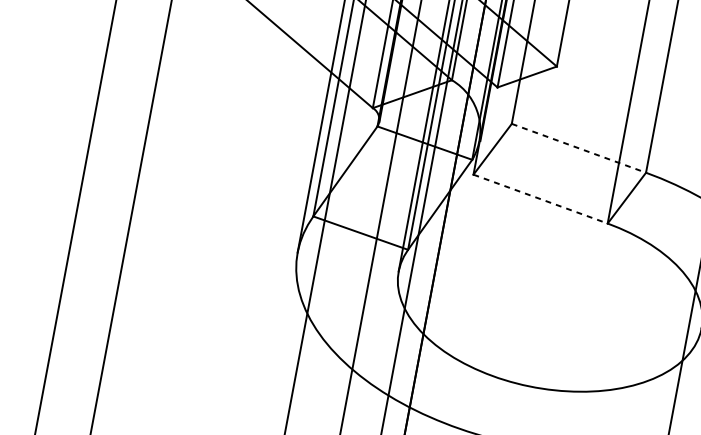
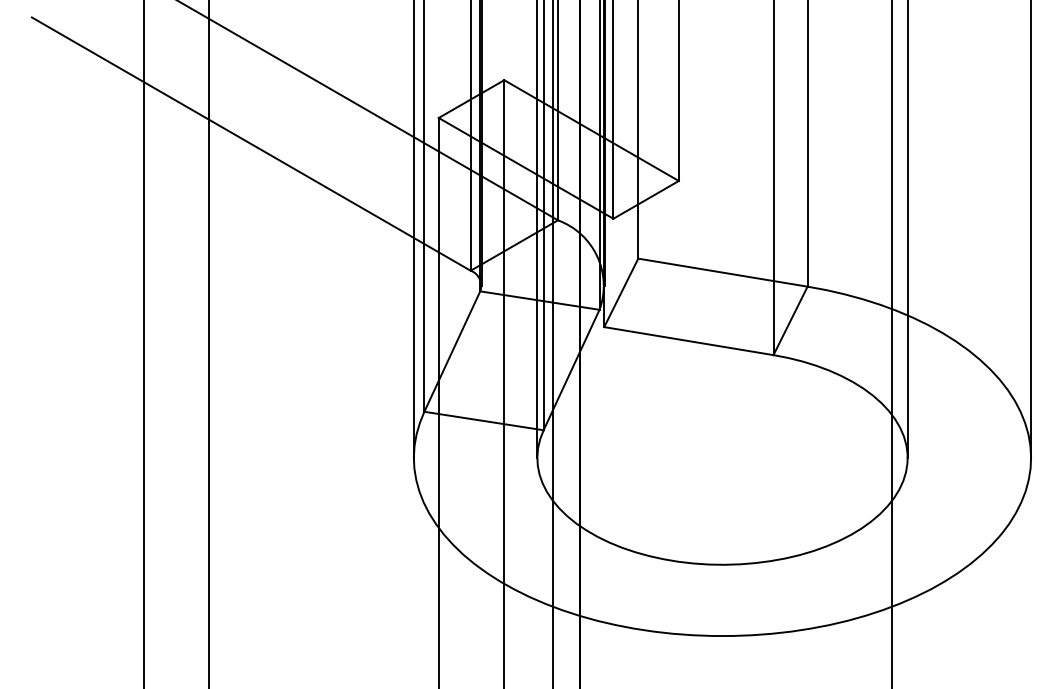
line: (578, 148) -> (722, 272), dashed -> solid
line: (540, 199) -> (688, 341), dashed -> solid

